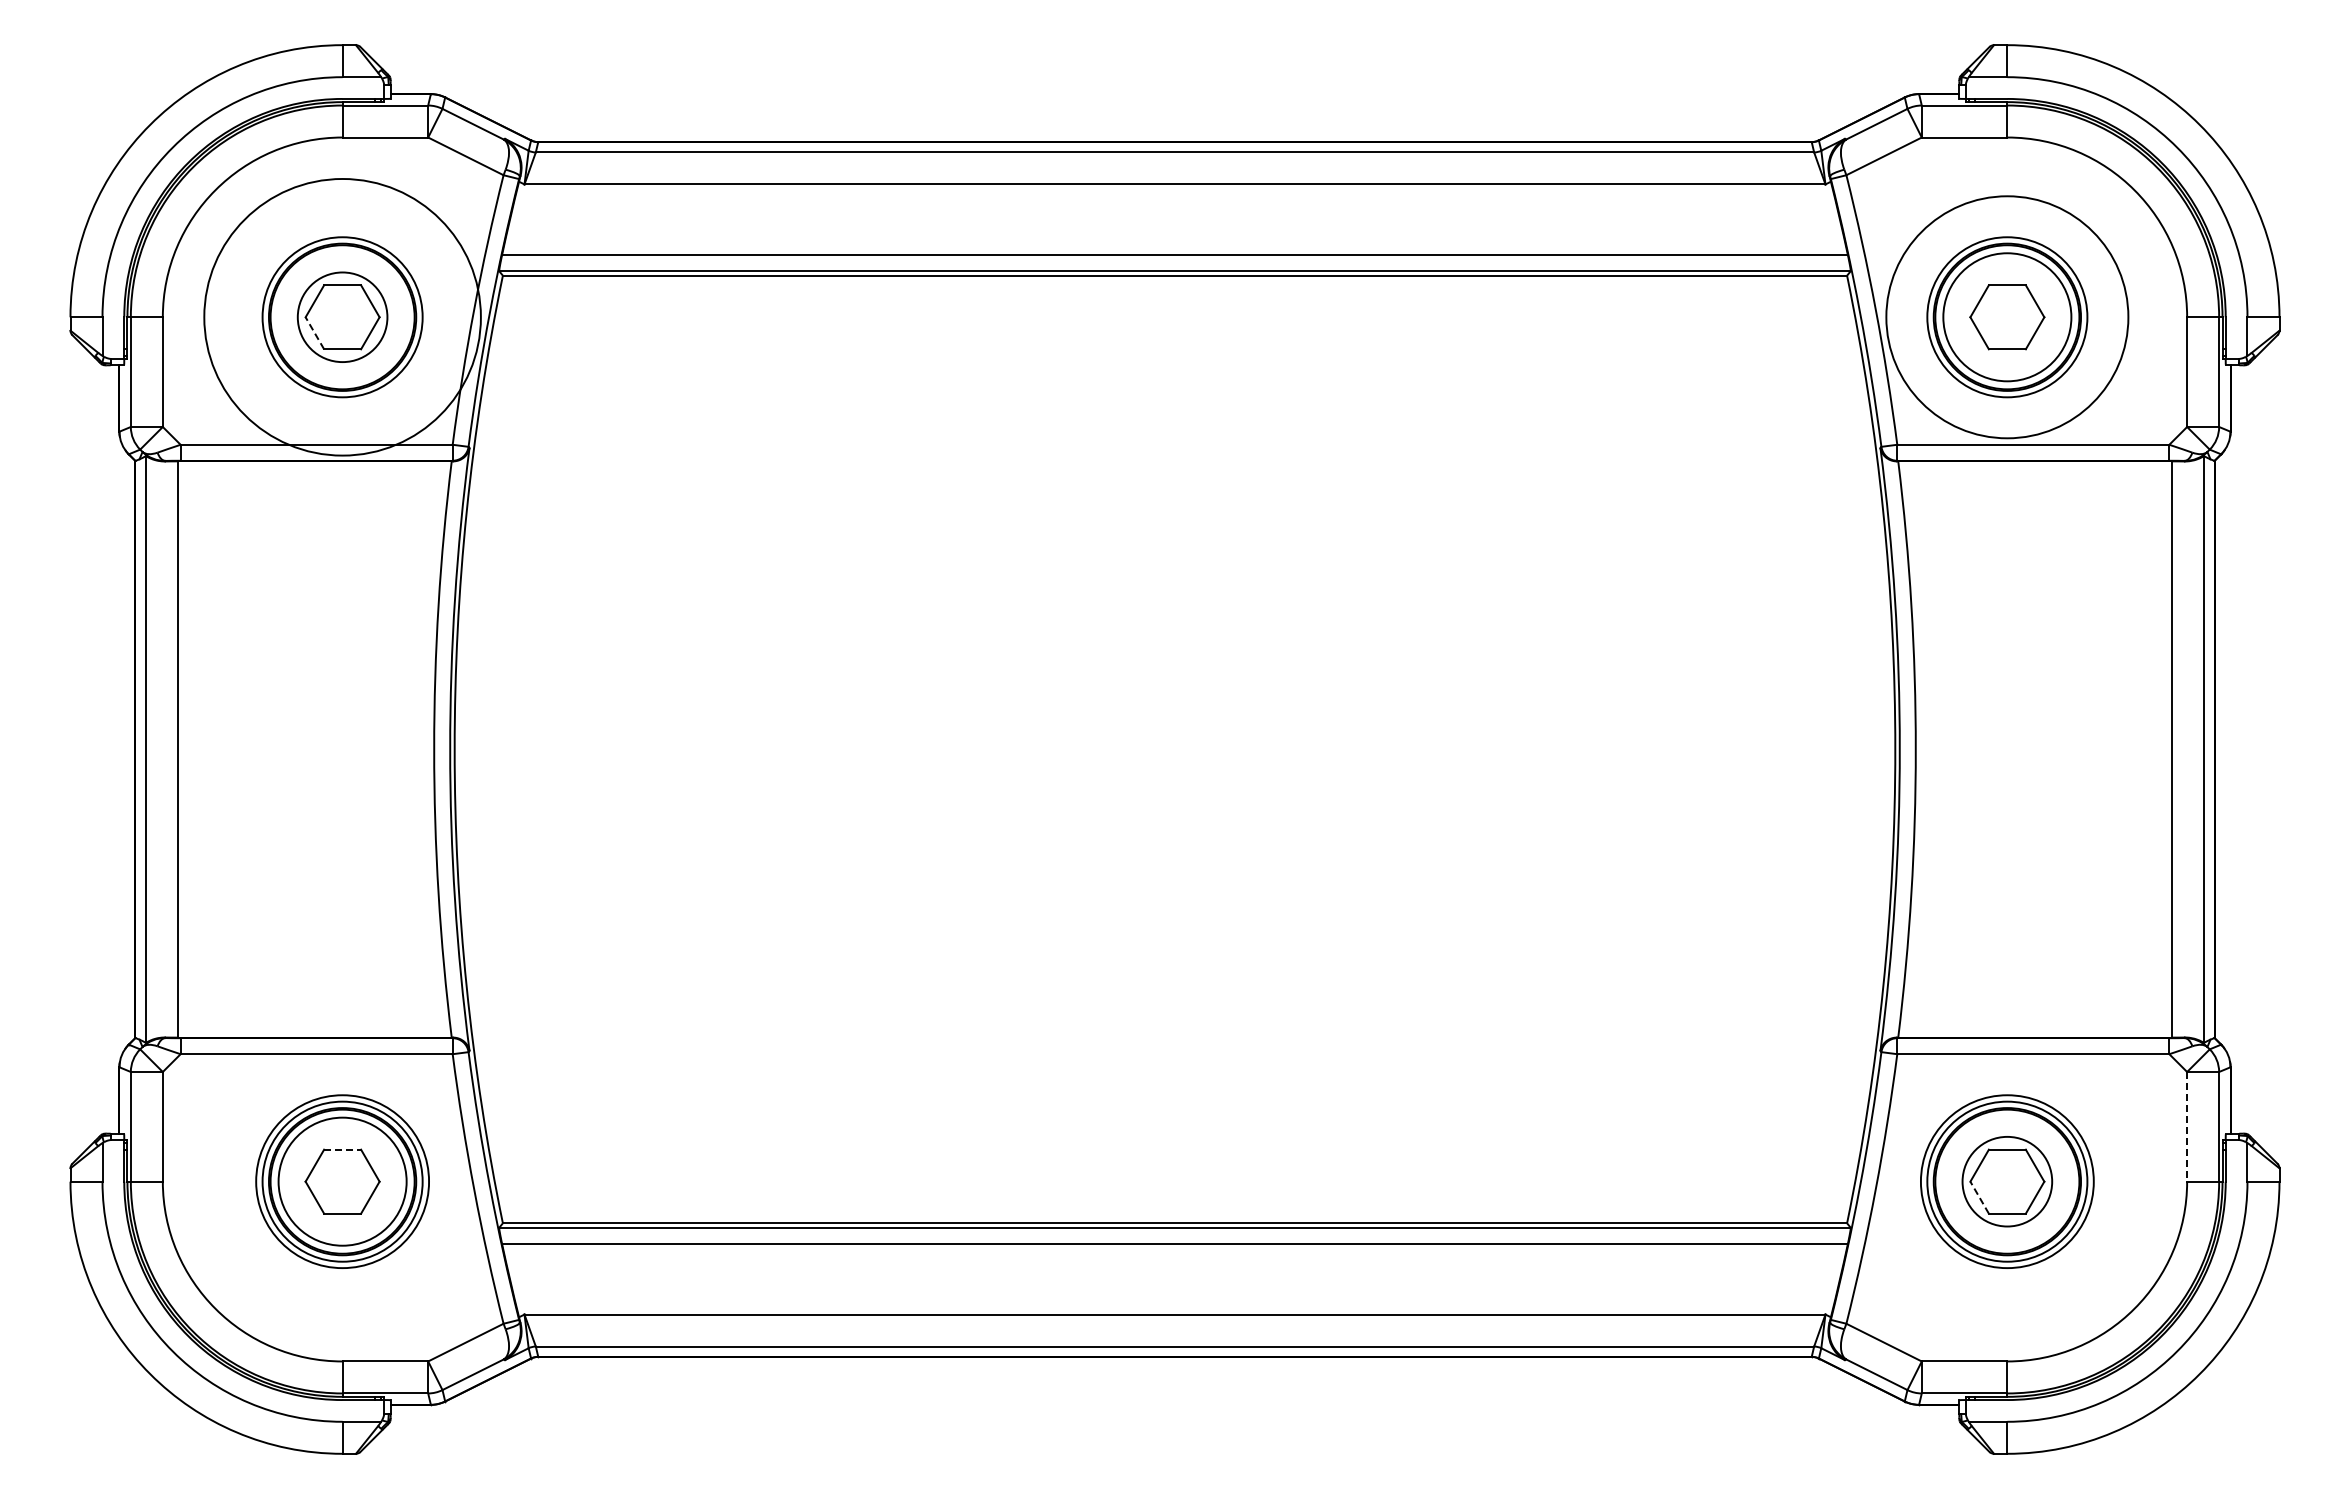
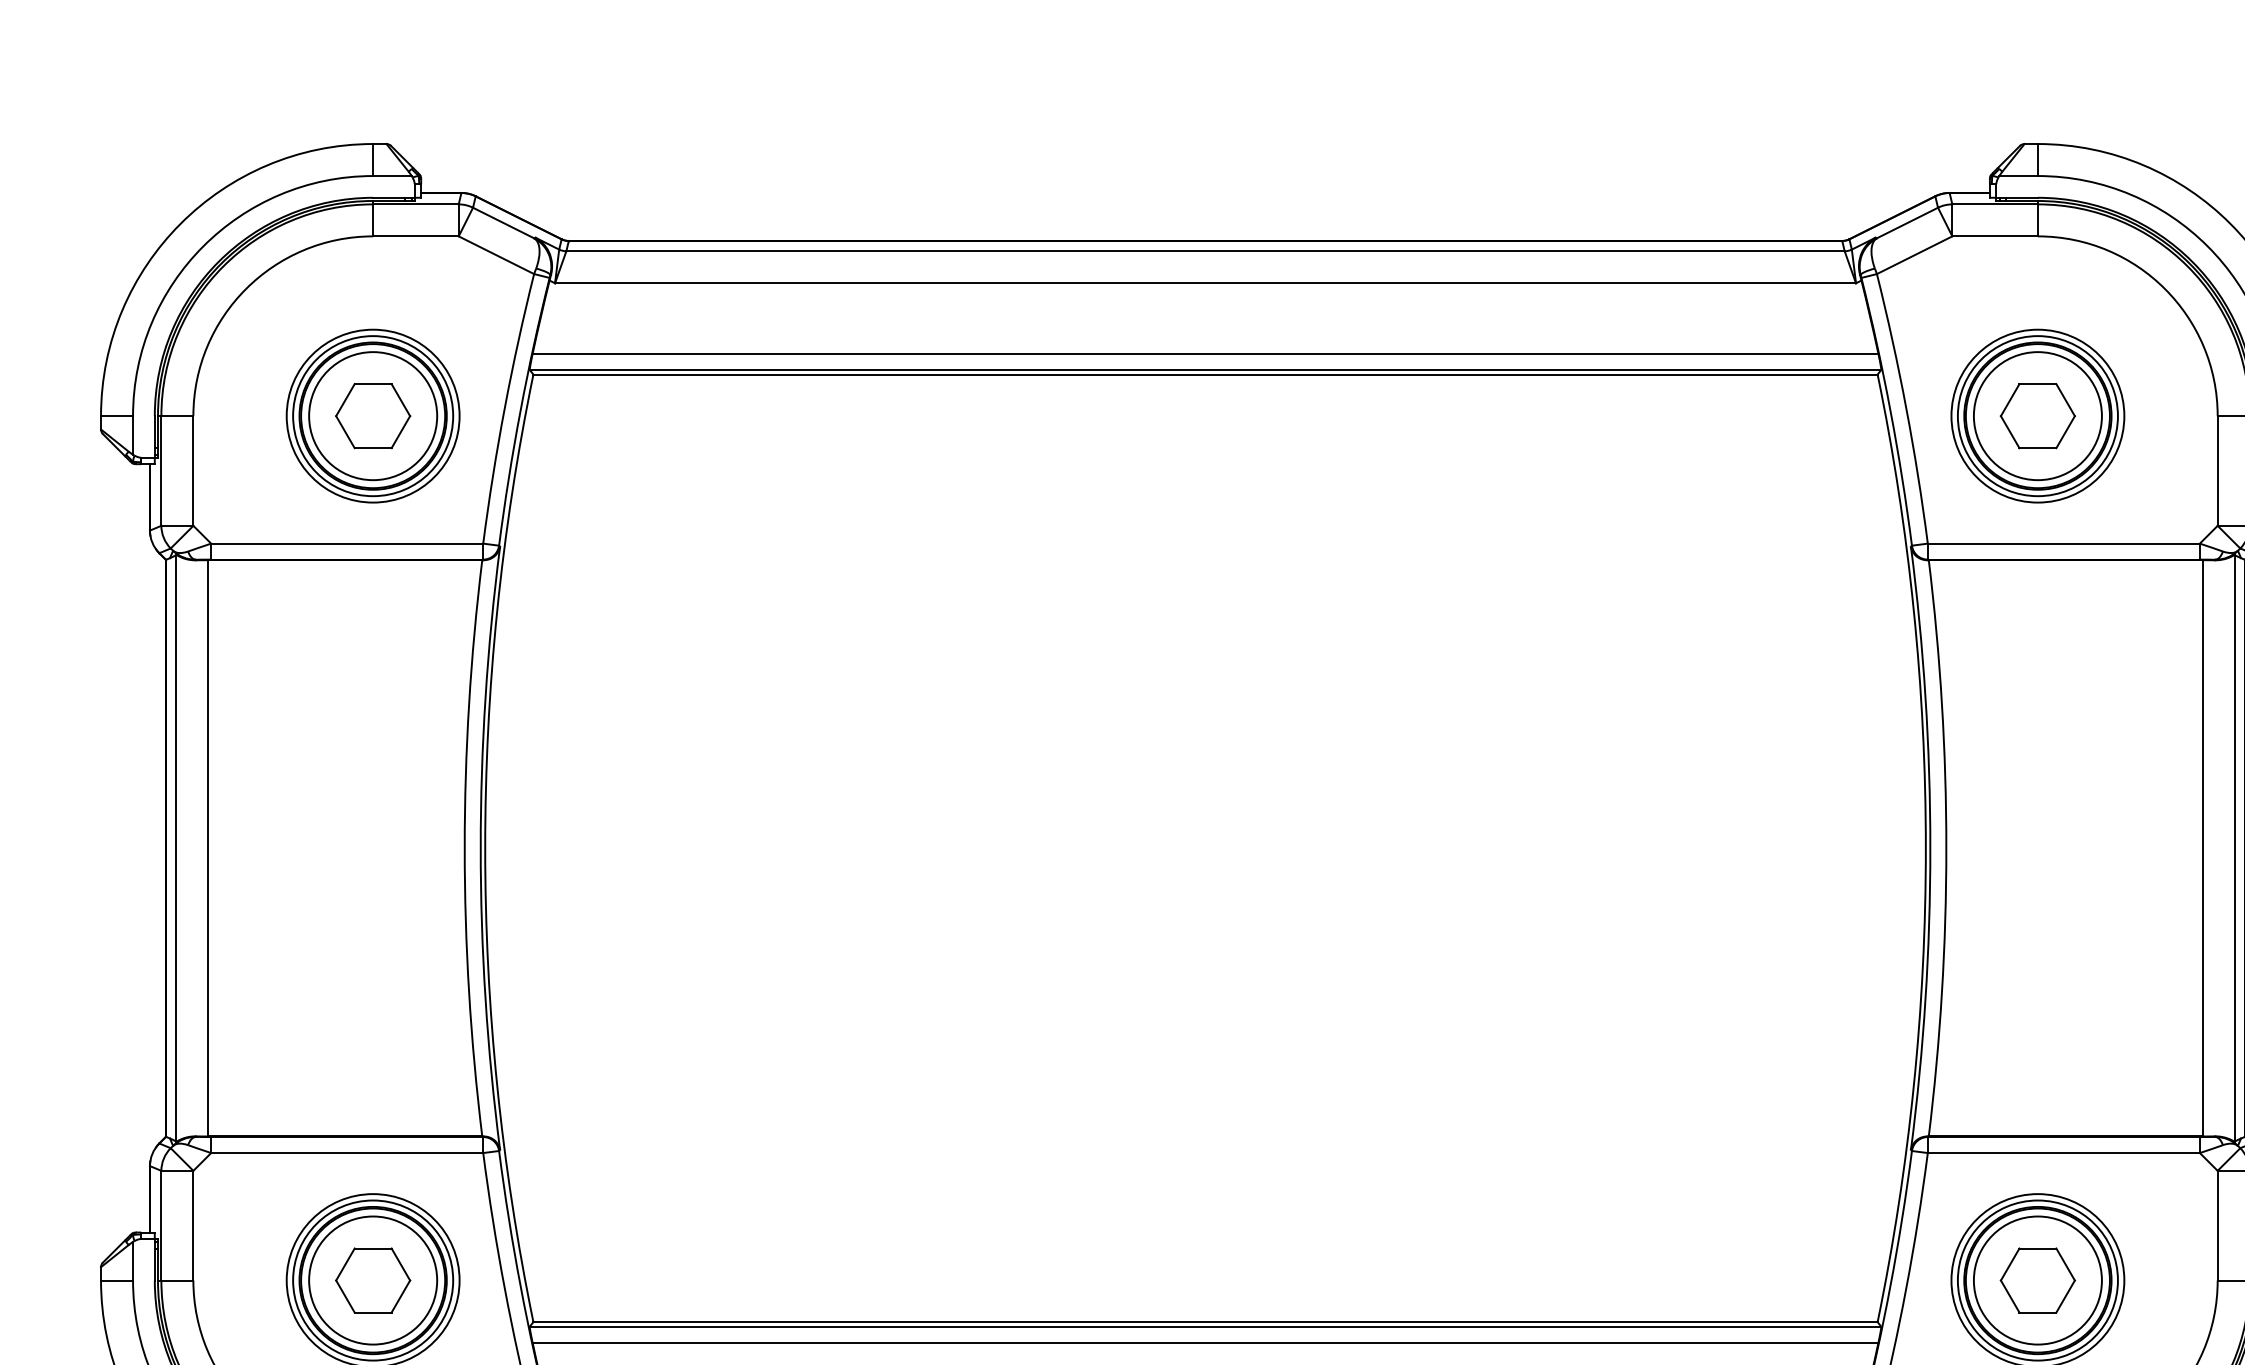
circle: (342, 316) -> (373, 415), size x0.62
circle: (2006, 316) -> (2037, 415), size x0.71
circle: (342, 317) -> (373, 416), size x1.43
line: (314, 332) -> (345, 431), dashed -> solid
line: (2187, 1126) -> (2218, 1225), dashed -> solid
line: (343, 1149) -> (374, 1248), dashed -> solid
circle: (2007, 1181) -> (2038, 1280), size x1.43
line: (1979, 1197) -> (2010, 1296), dashed -> solid

